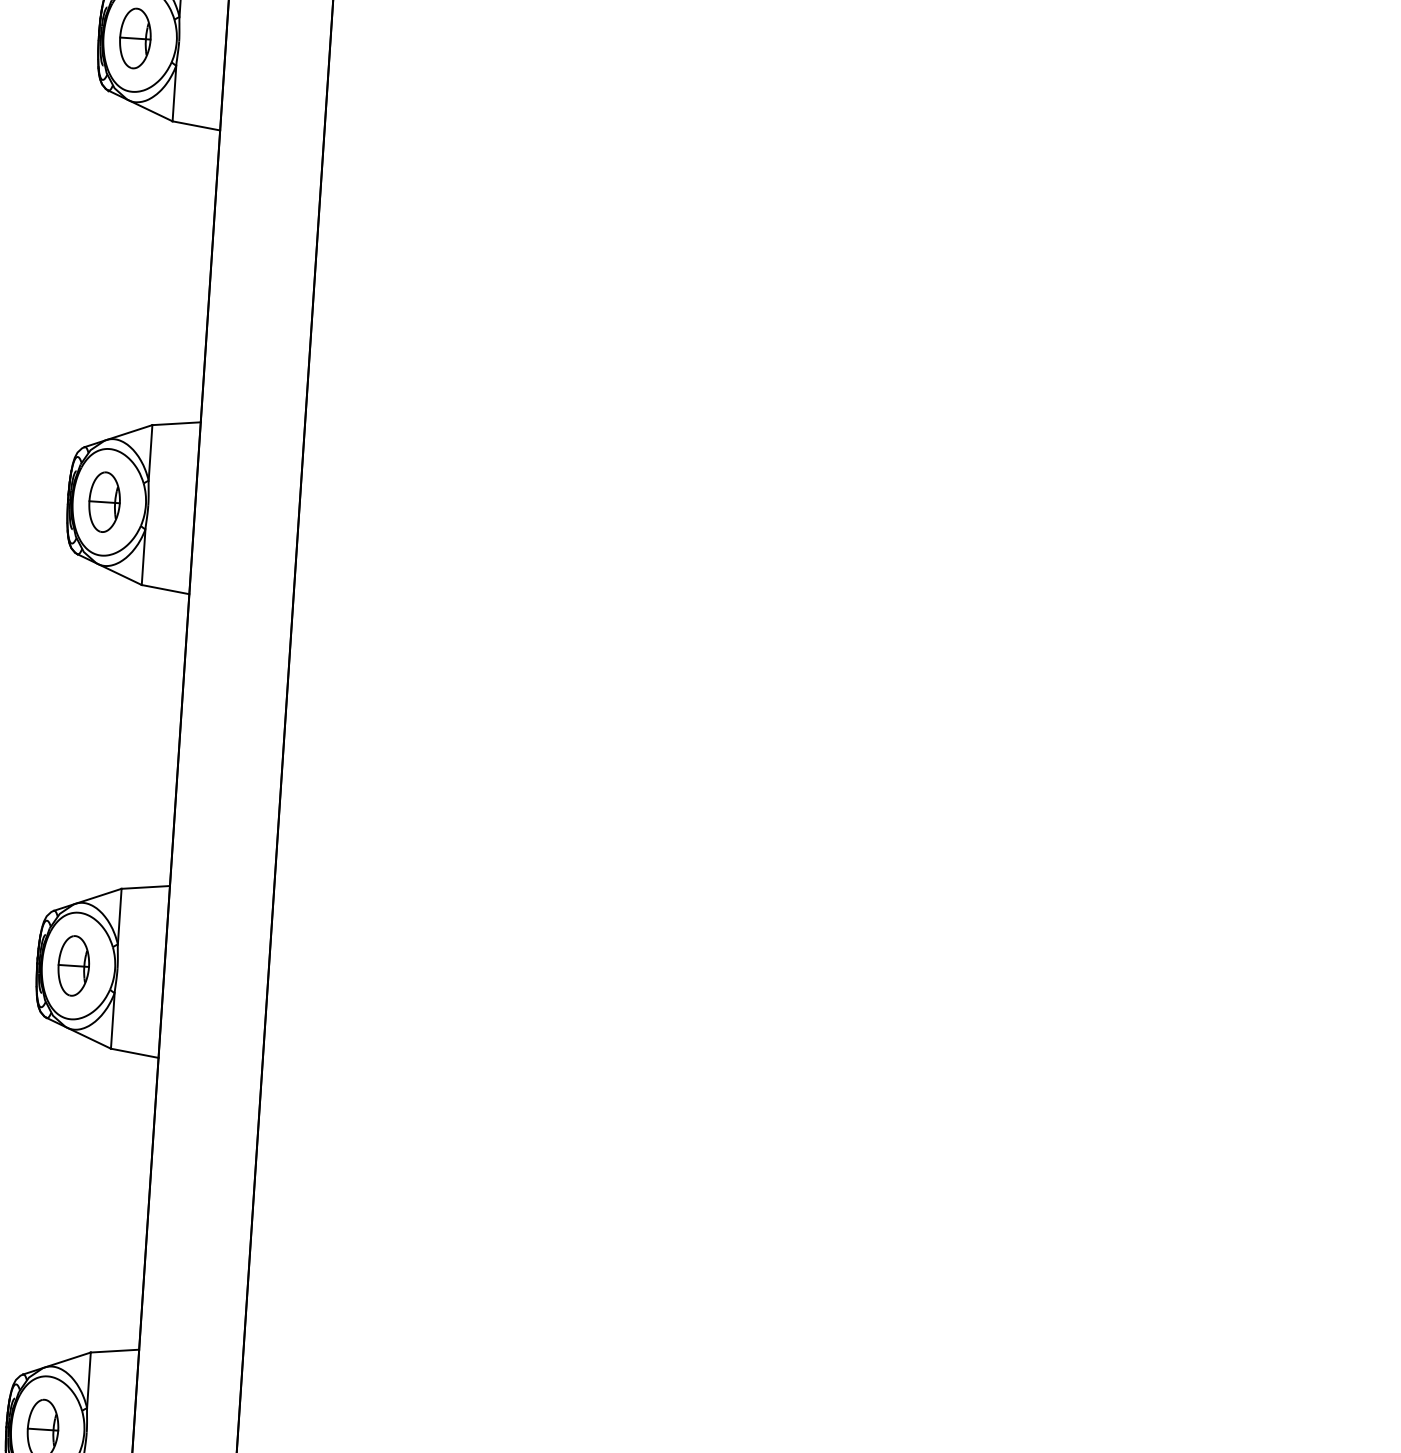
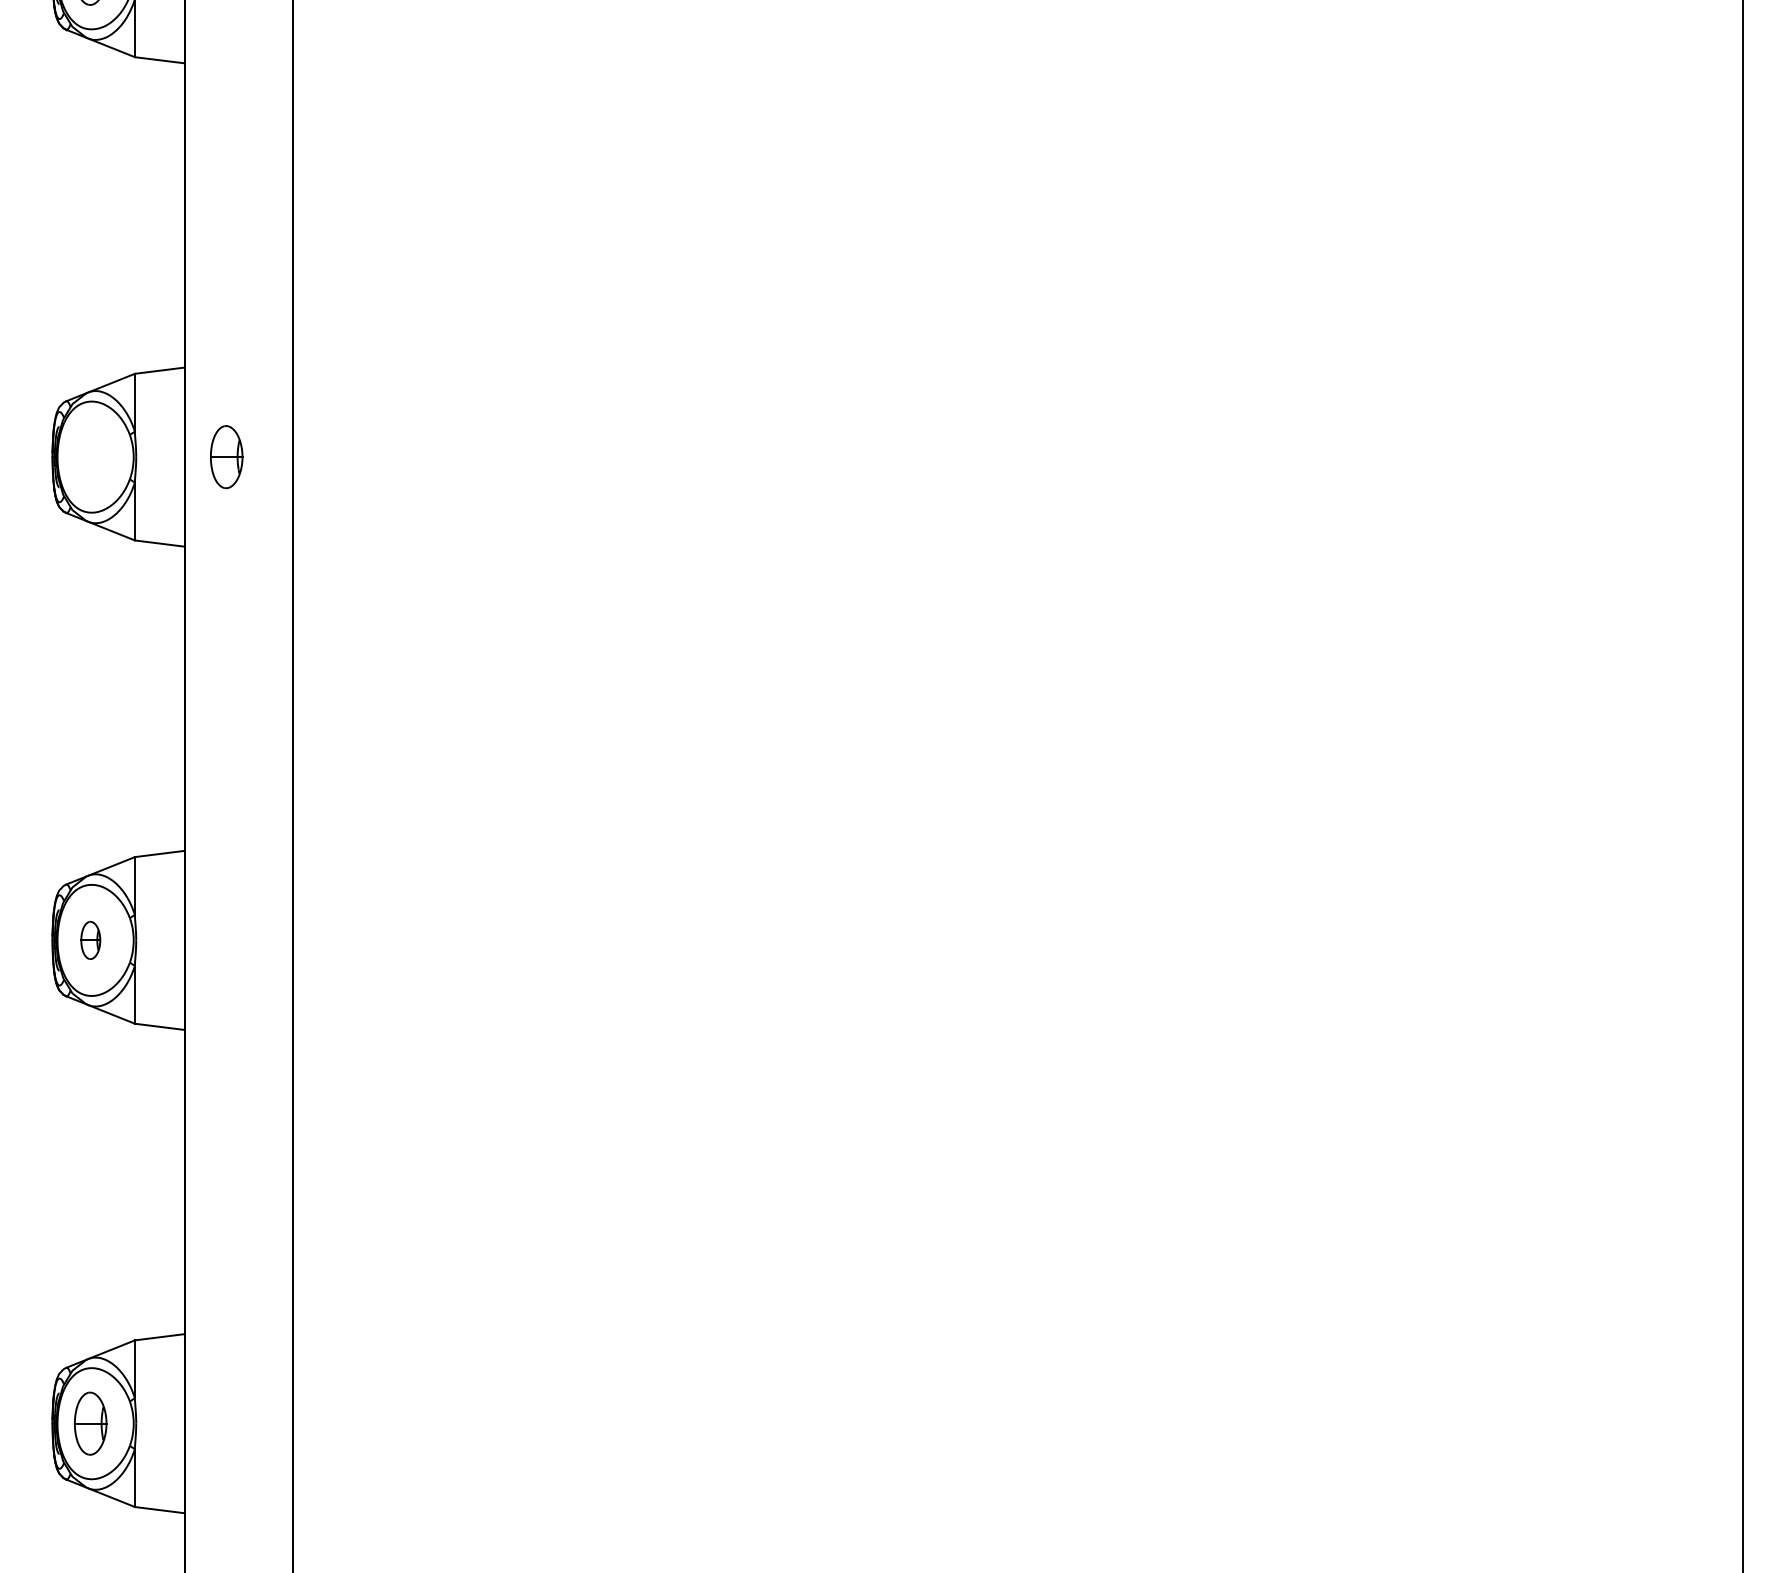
part: (104, 502) -> (226, 457), moved
part: (73, 966) -> (90, 940), size x0.6

